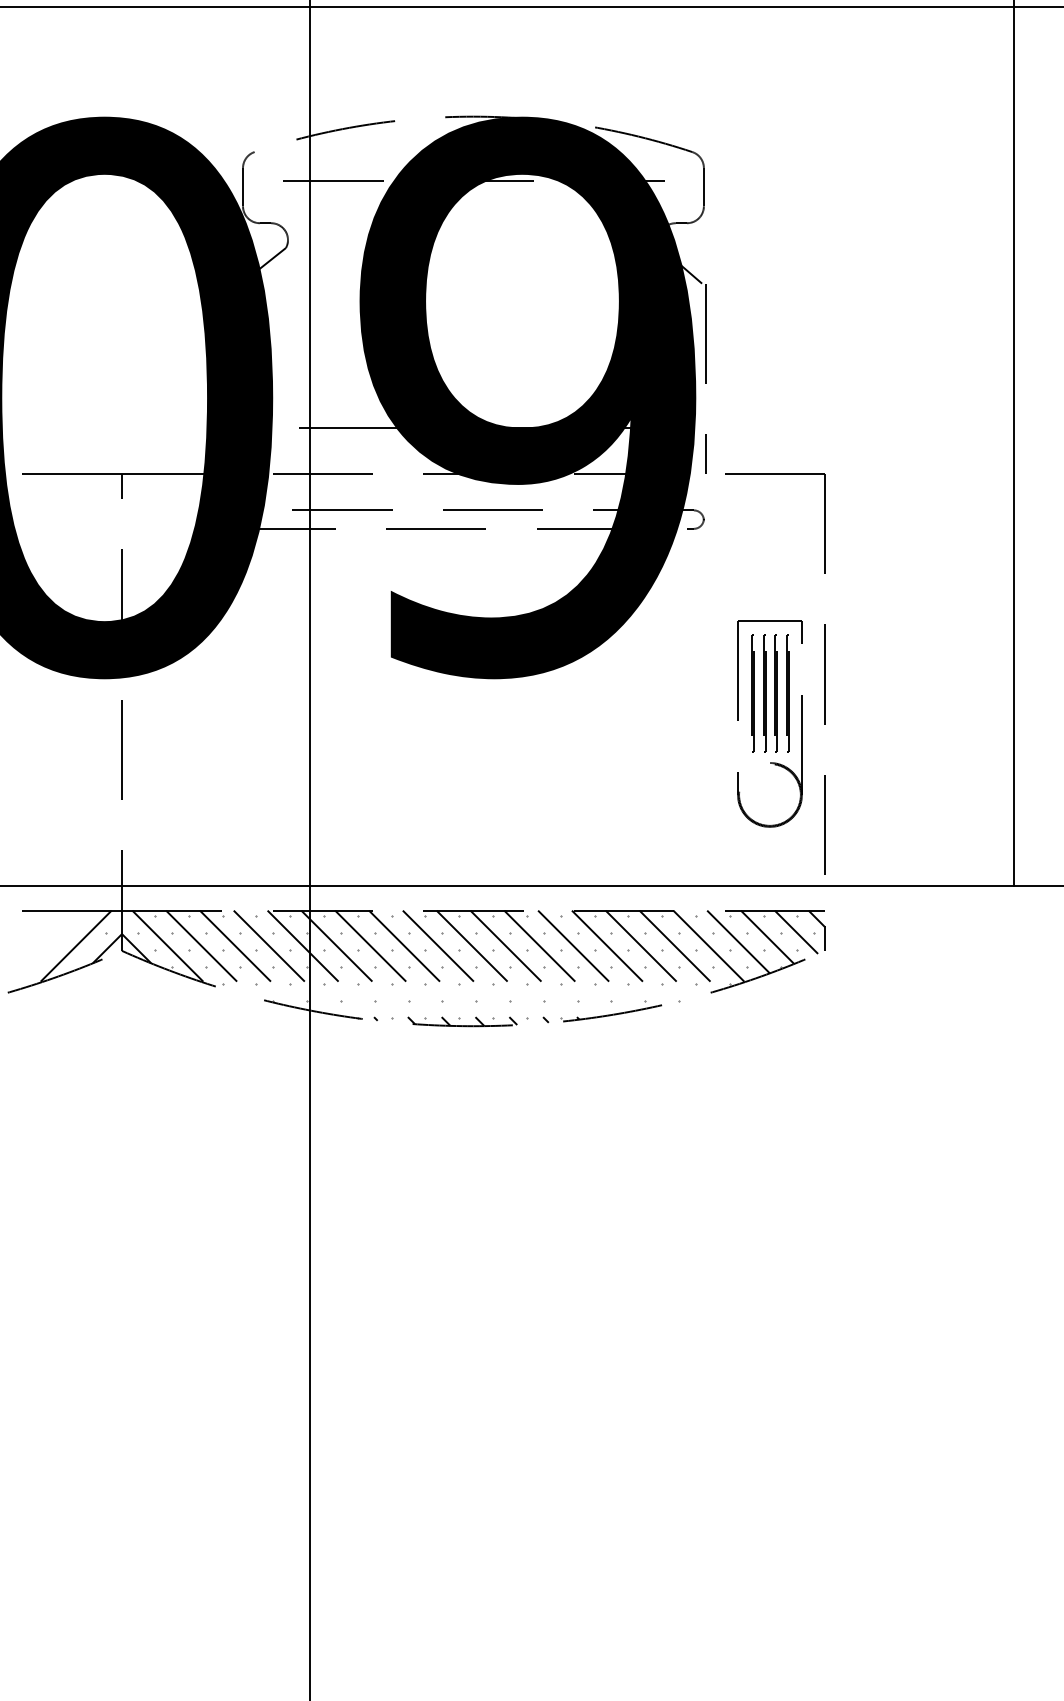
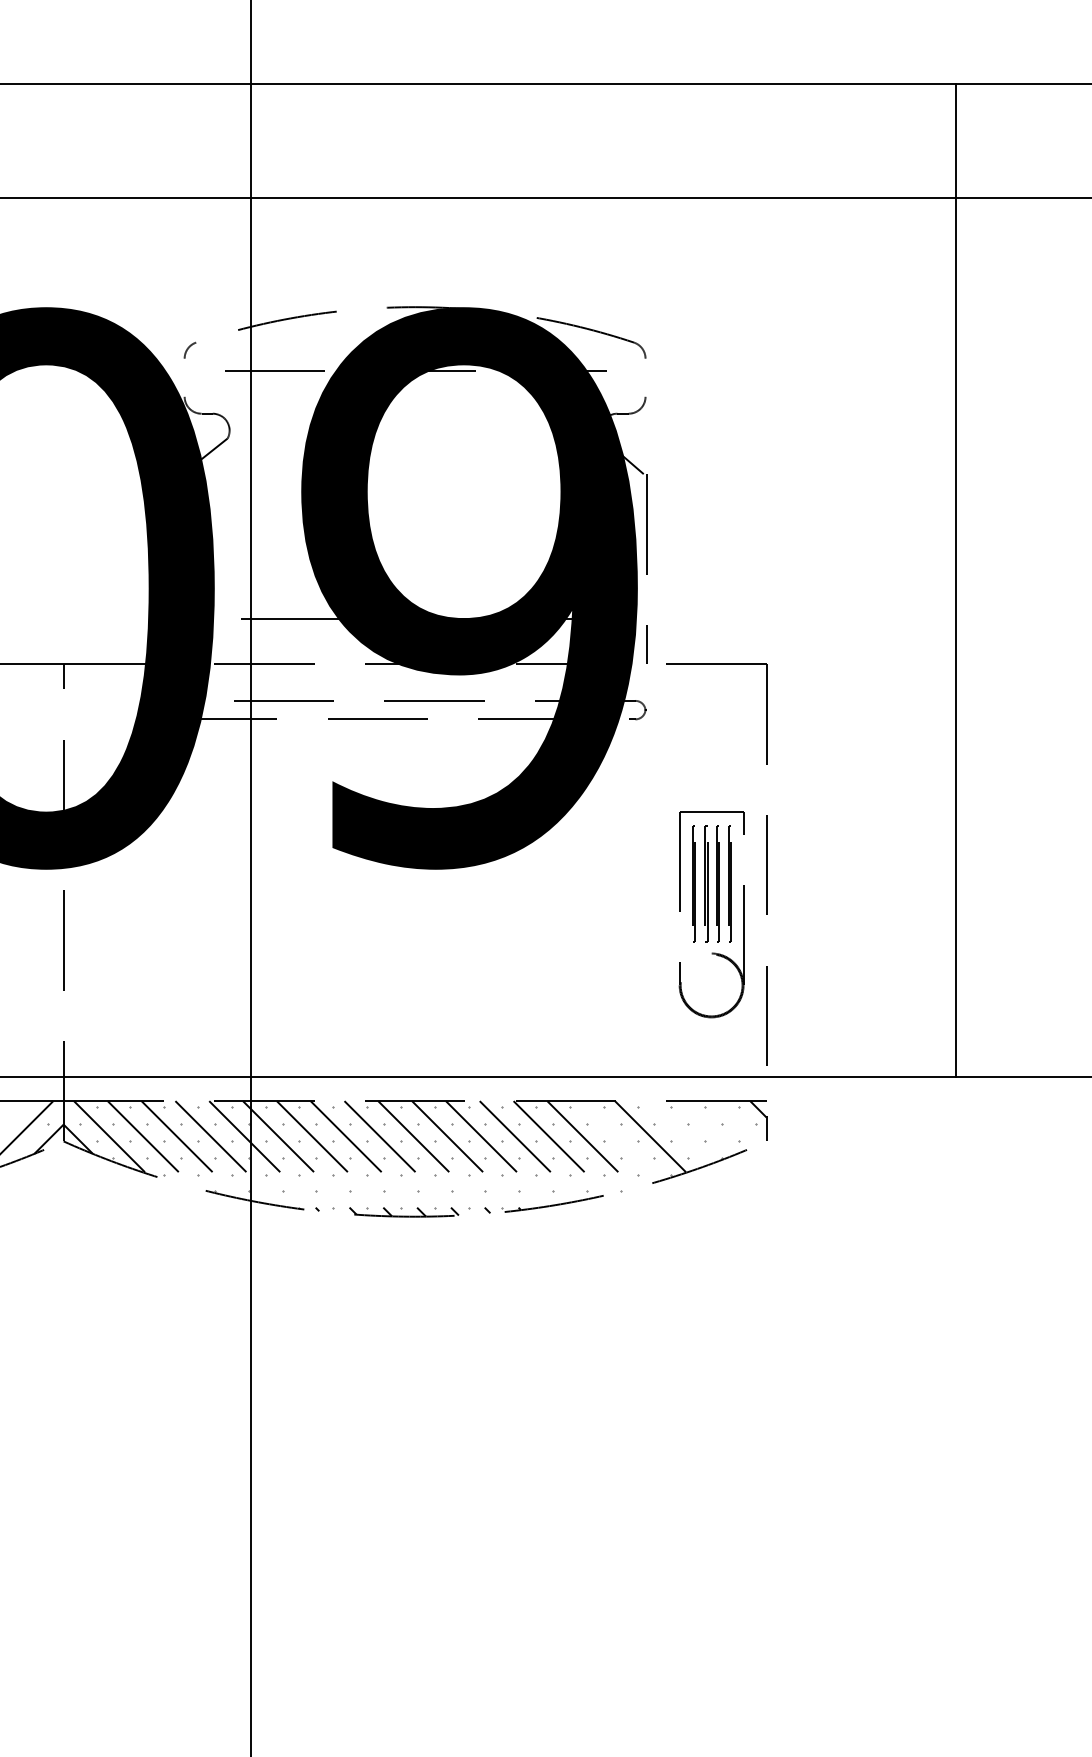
line: (242, 186) -> (184, 377), removed
line: (703, 186) -> (645, 377), removed
line: (795, 931) -> (737, 1122), removed
line: (766, 936) -> (708, 1127), removed
line: (737, 941) -> (679, 1132), removed
line: (678, 949) -> (620, 1140), removed

